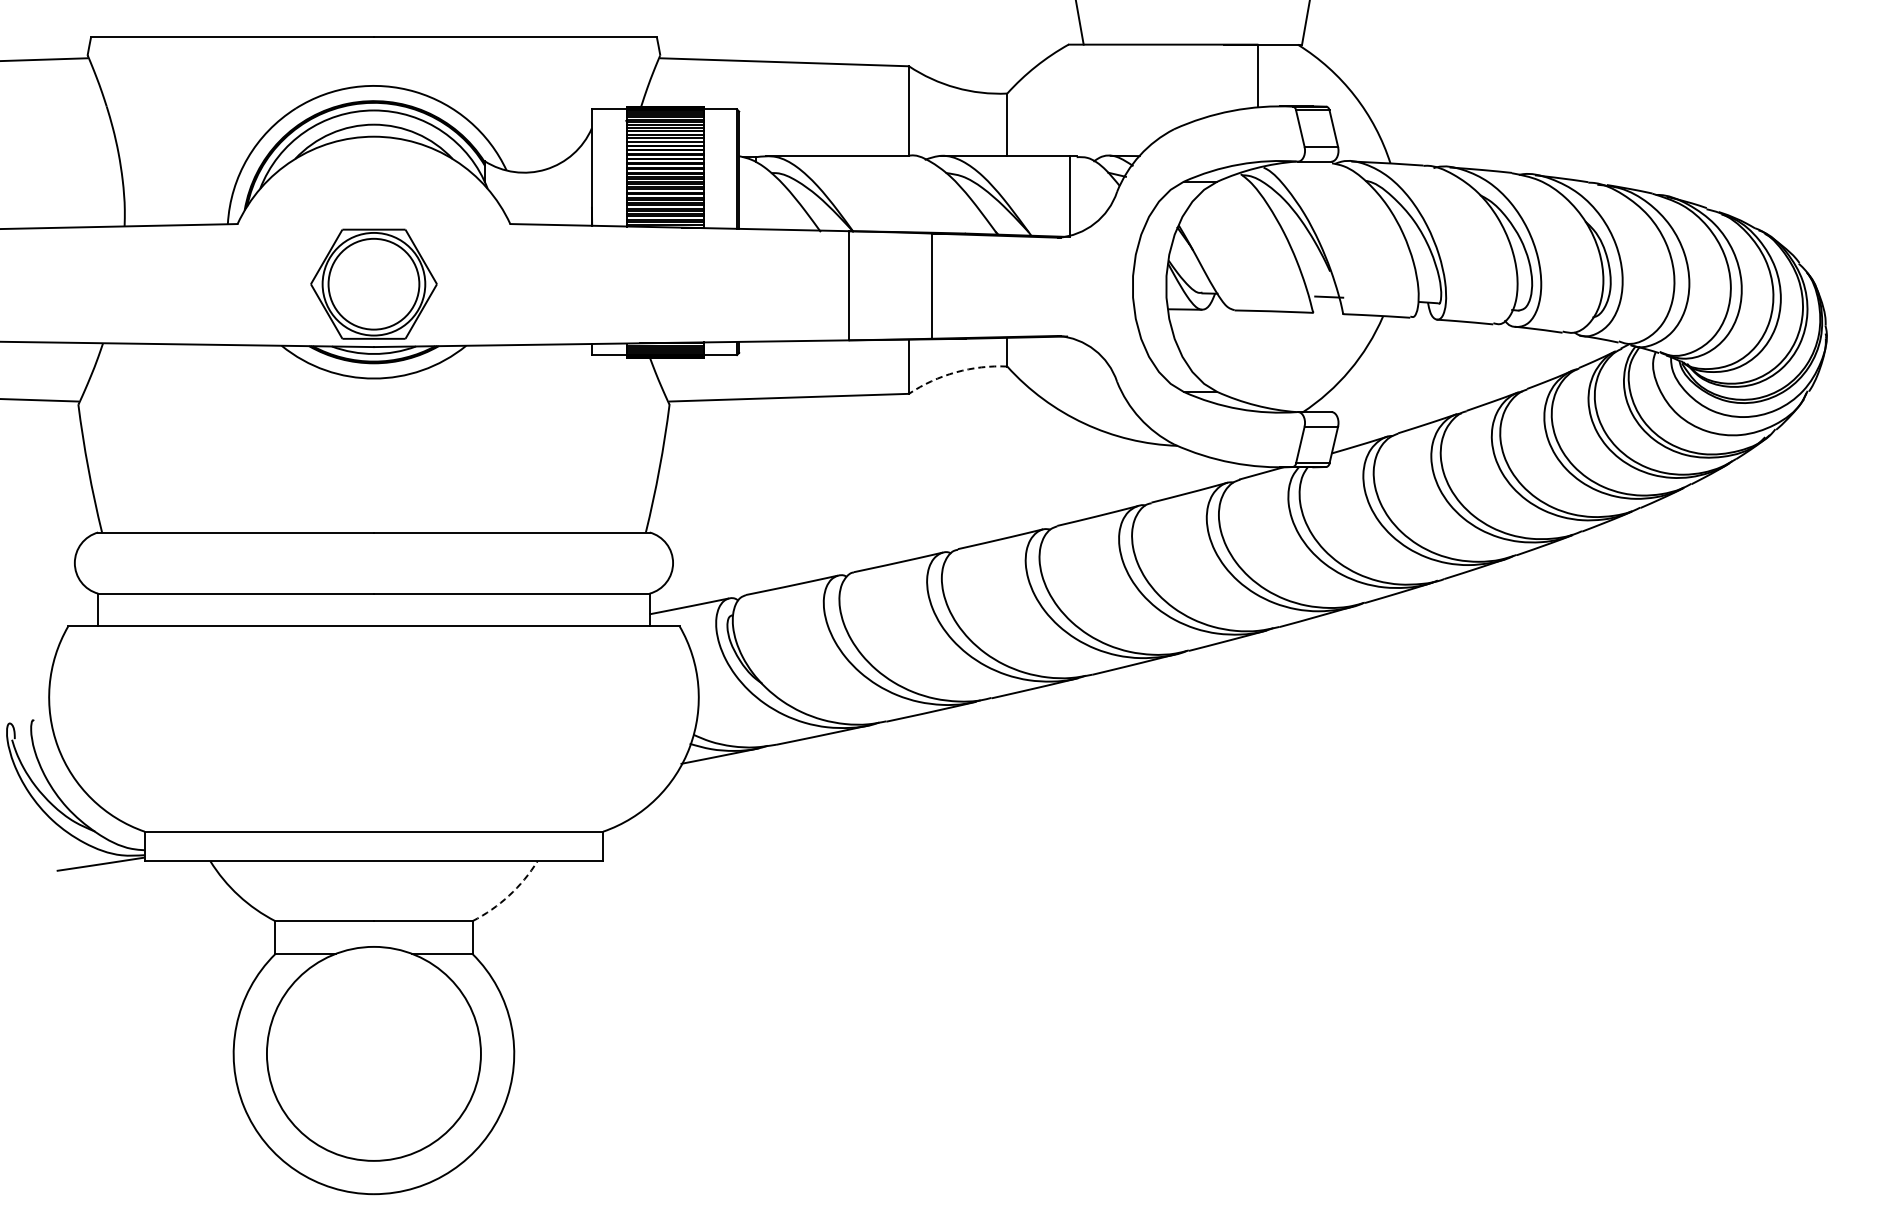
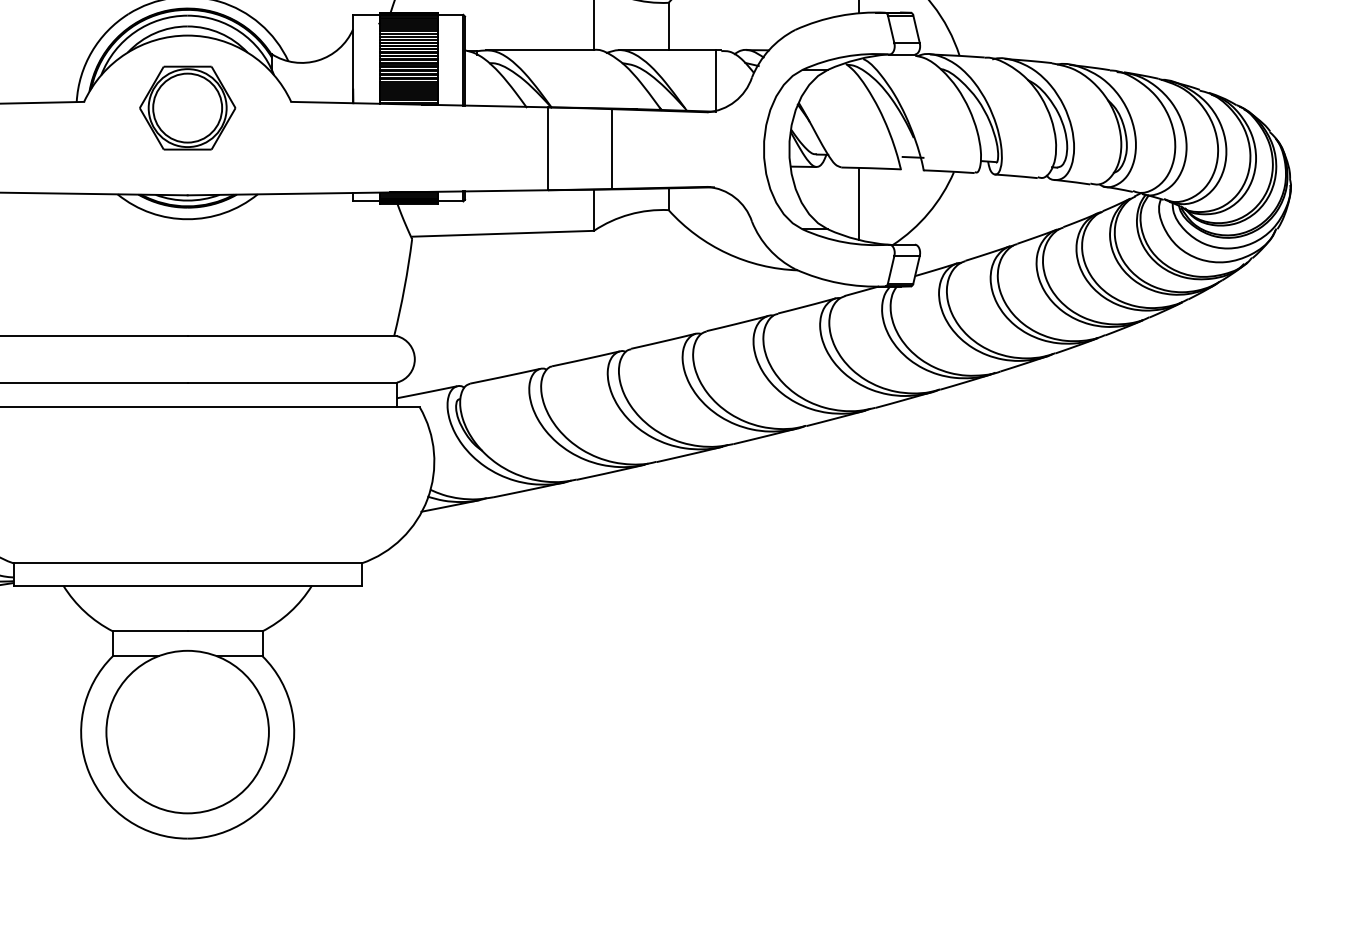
part: (373, 283) -> (187, 107), moved
line: (1258, 358) -> (859, 204), added
arc: (955, 372) -> (629, 214), dashed -> solid
arc: (509, 895) -> (290, 611), dashed -> solid

